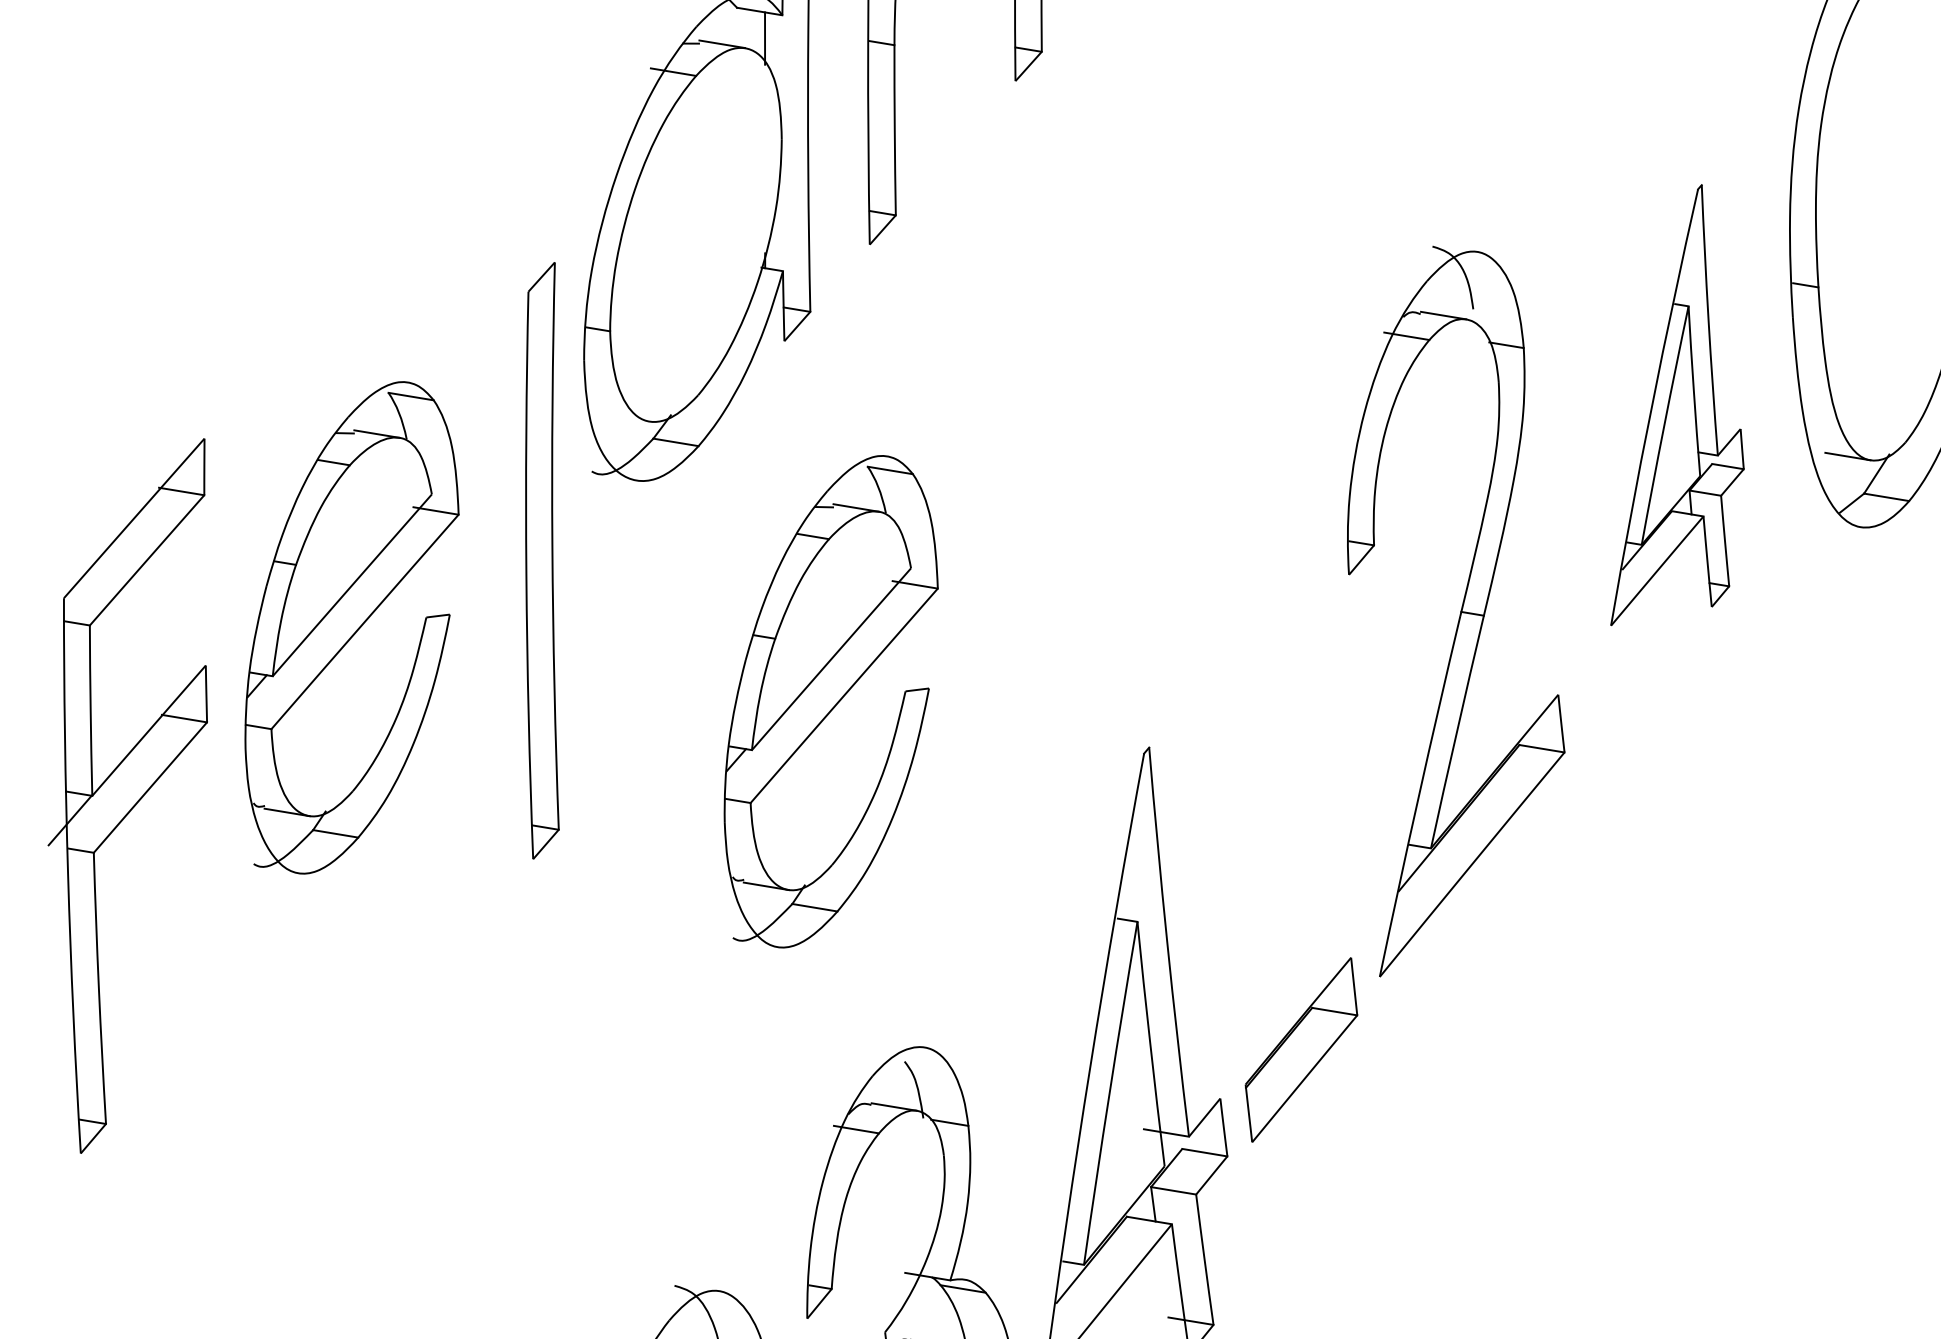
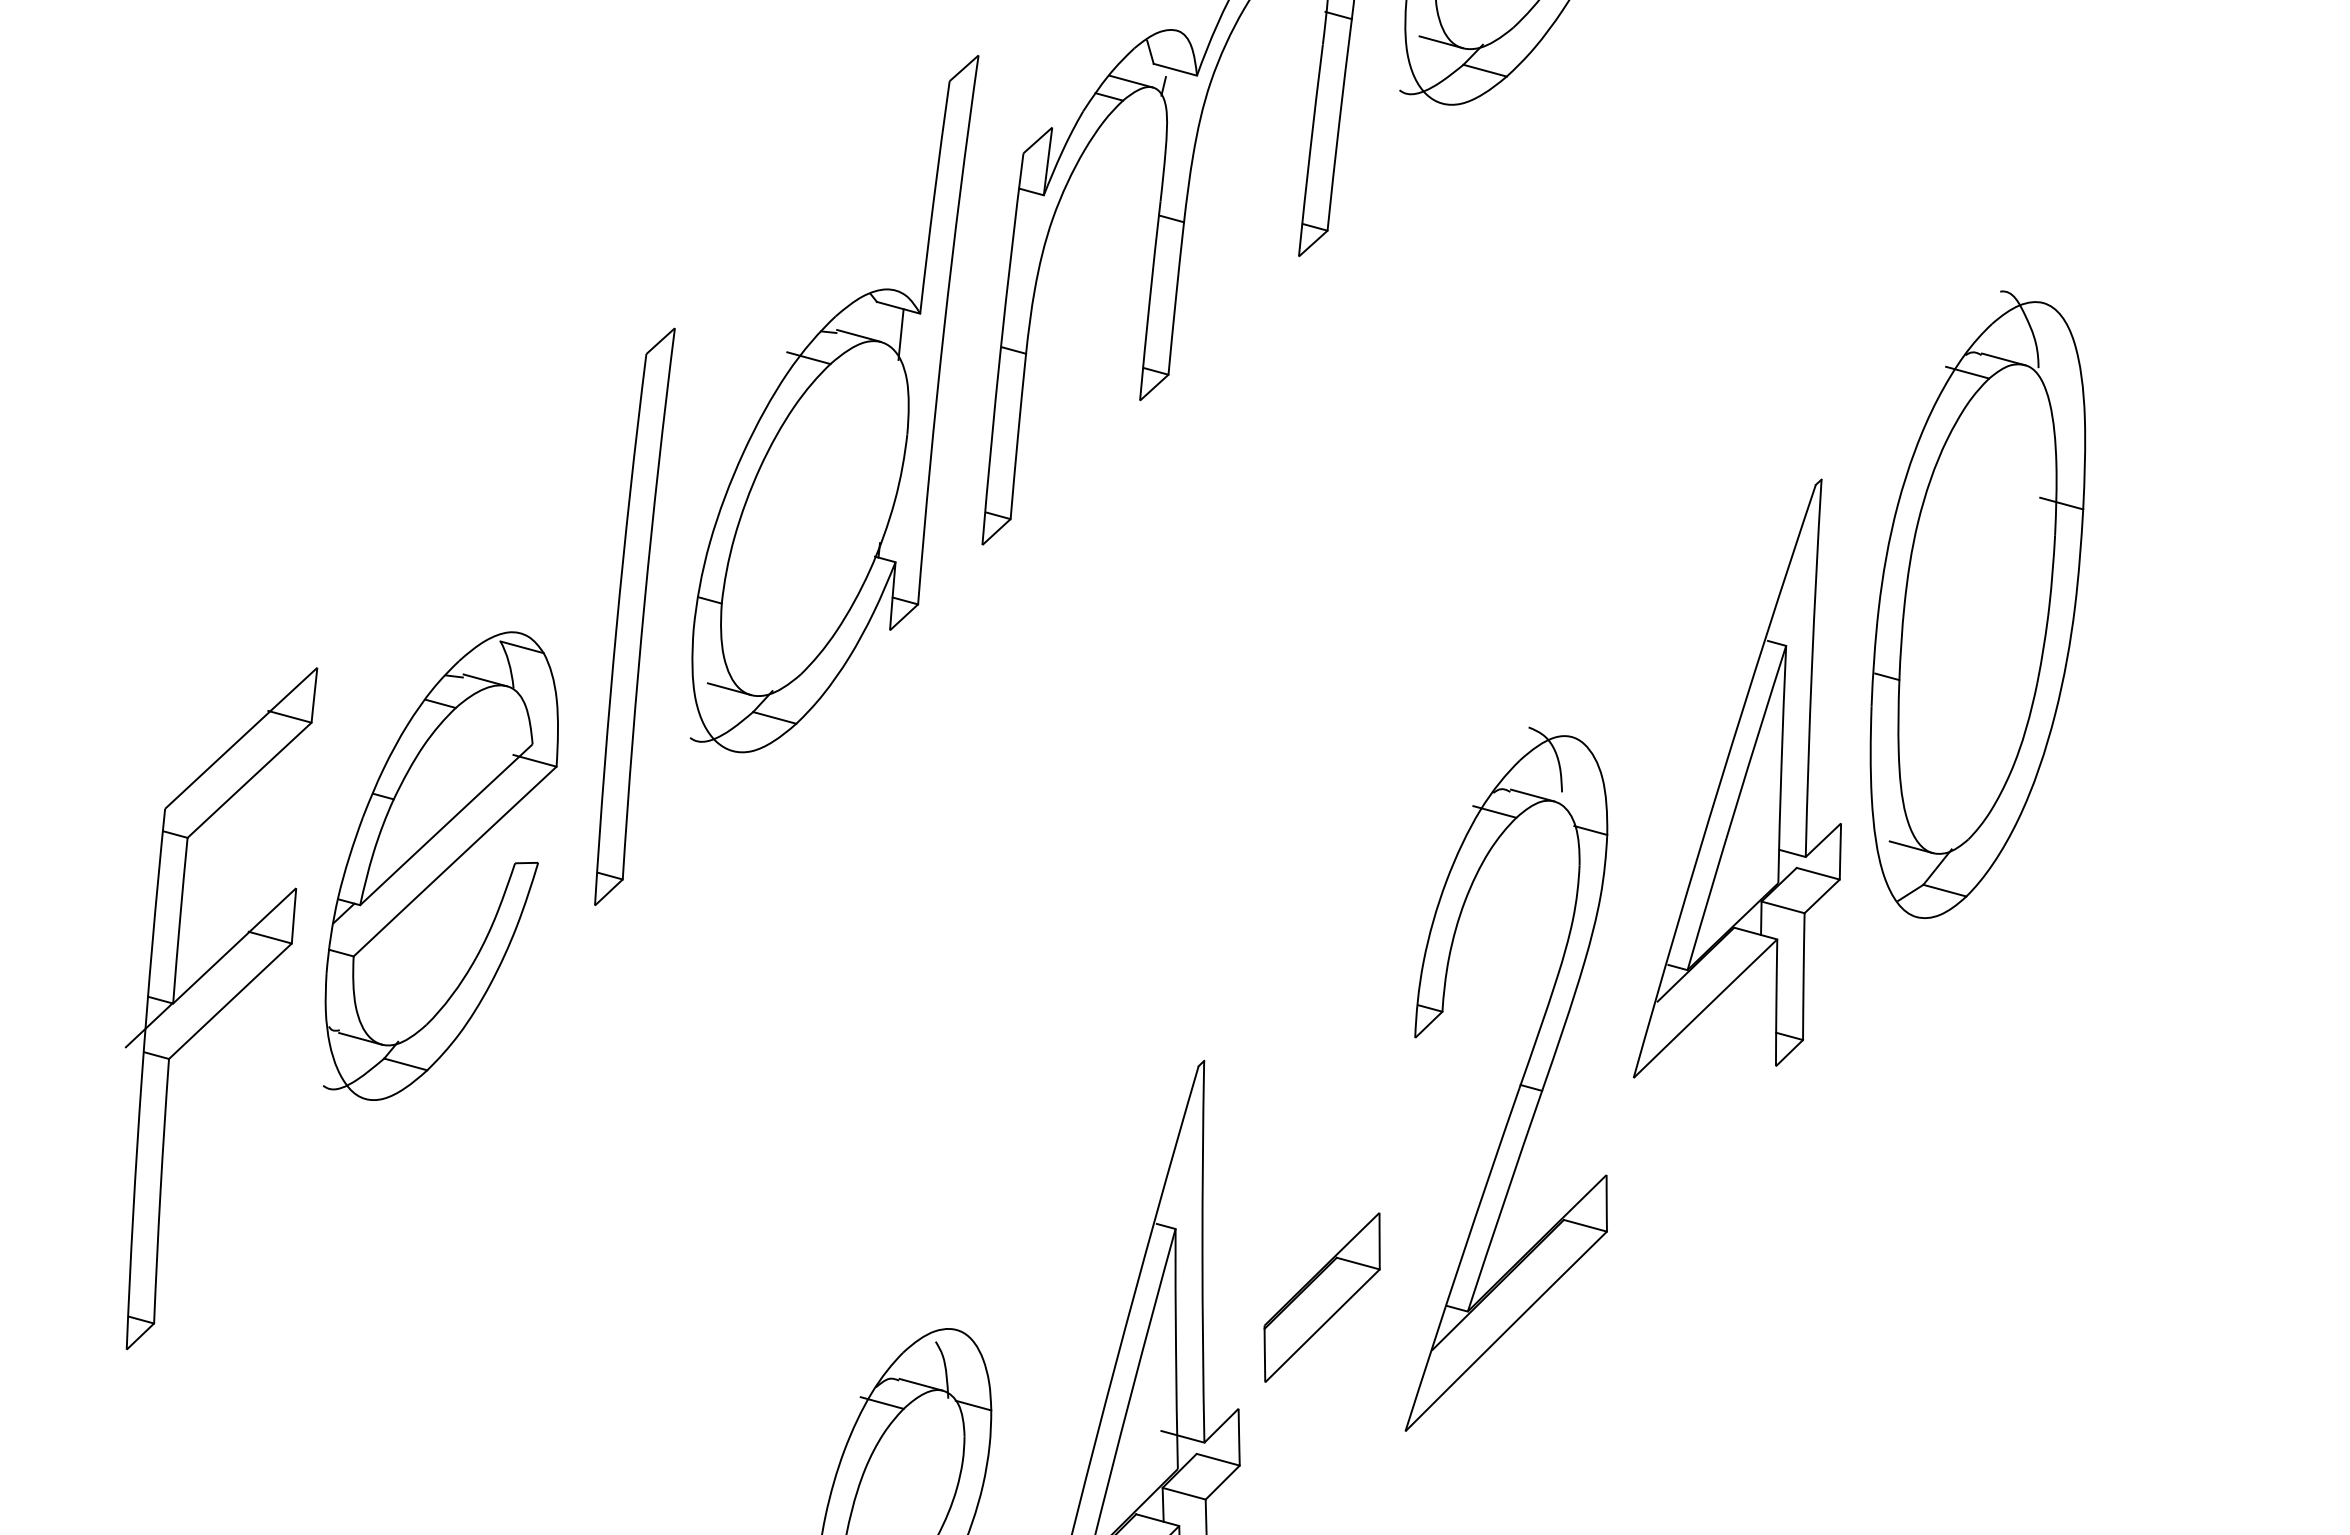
part: (1662, 404) -> (1736, 778), size x1.43
line: (626, 418) -> (729, 689), added
part: (543, 560) -> (634, 616), moved
part: (1460, 608) -> (1520, 1081), moved
part: (829, 701) -> (898, 984), removed
part: (1300, 1049) -> (1321, 1297), moved

